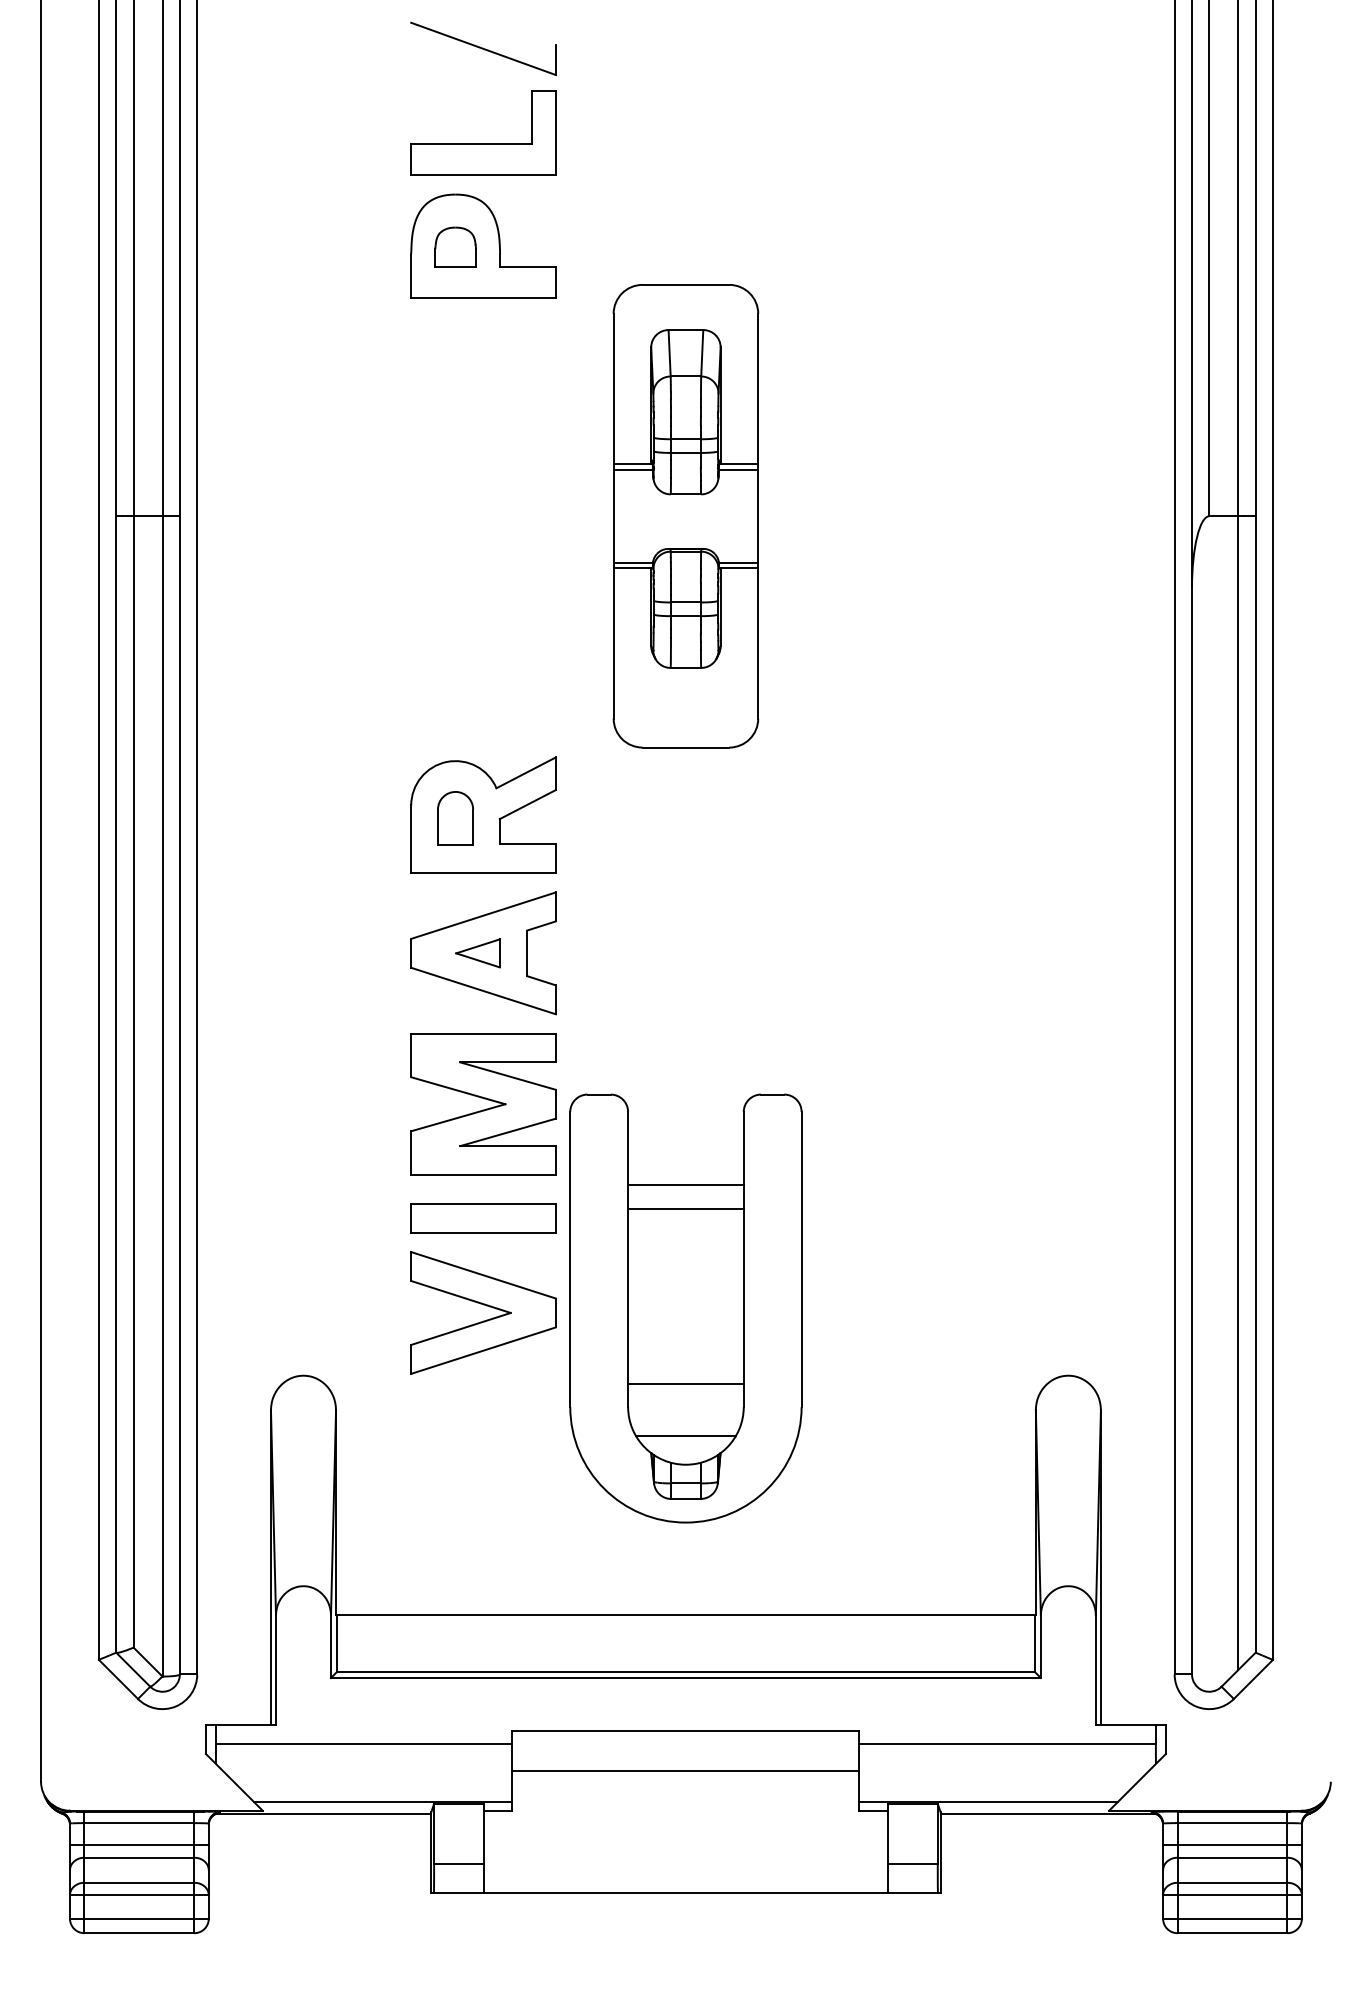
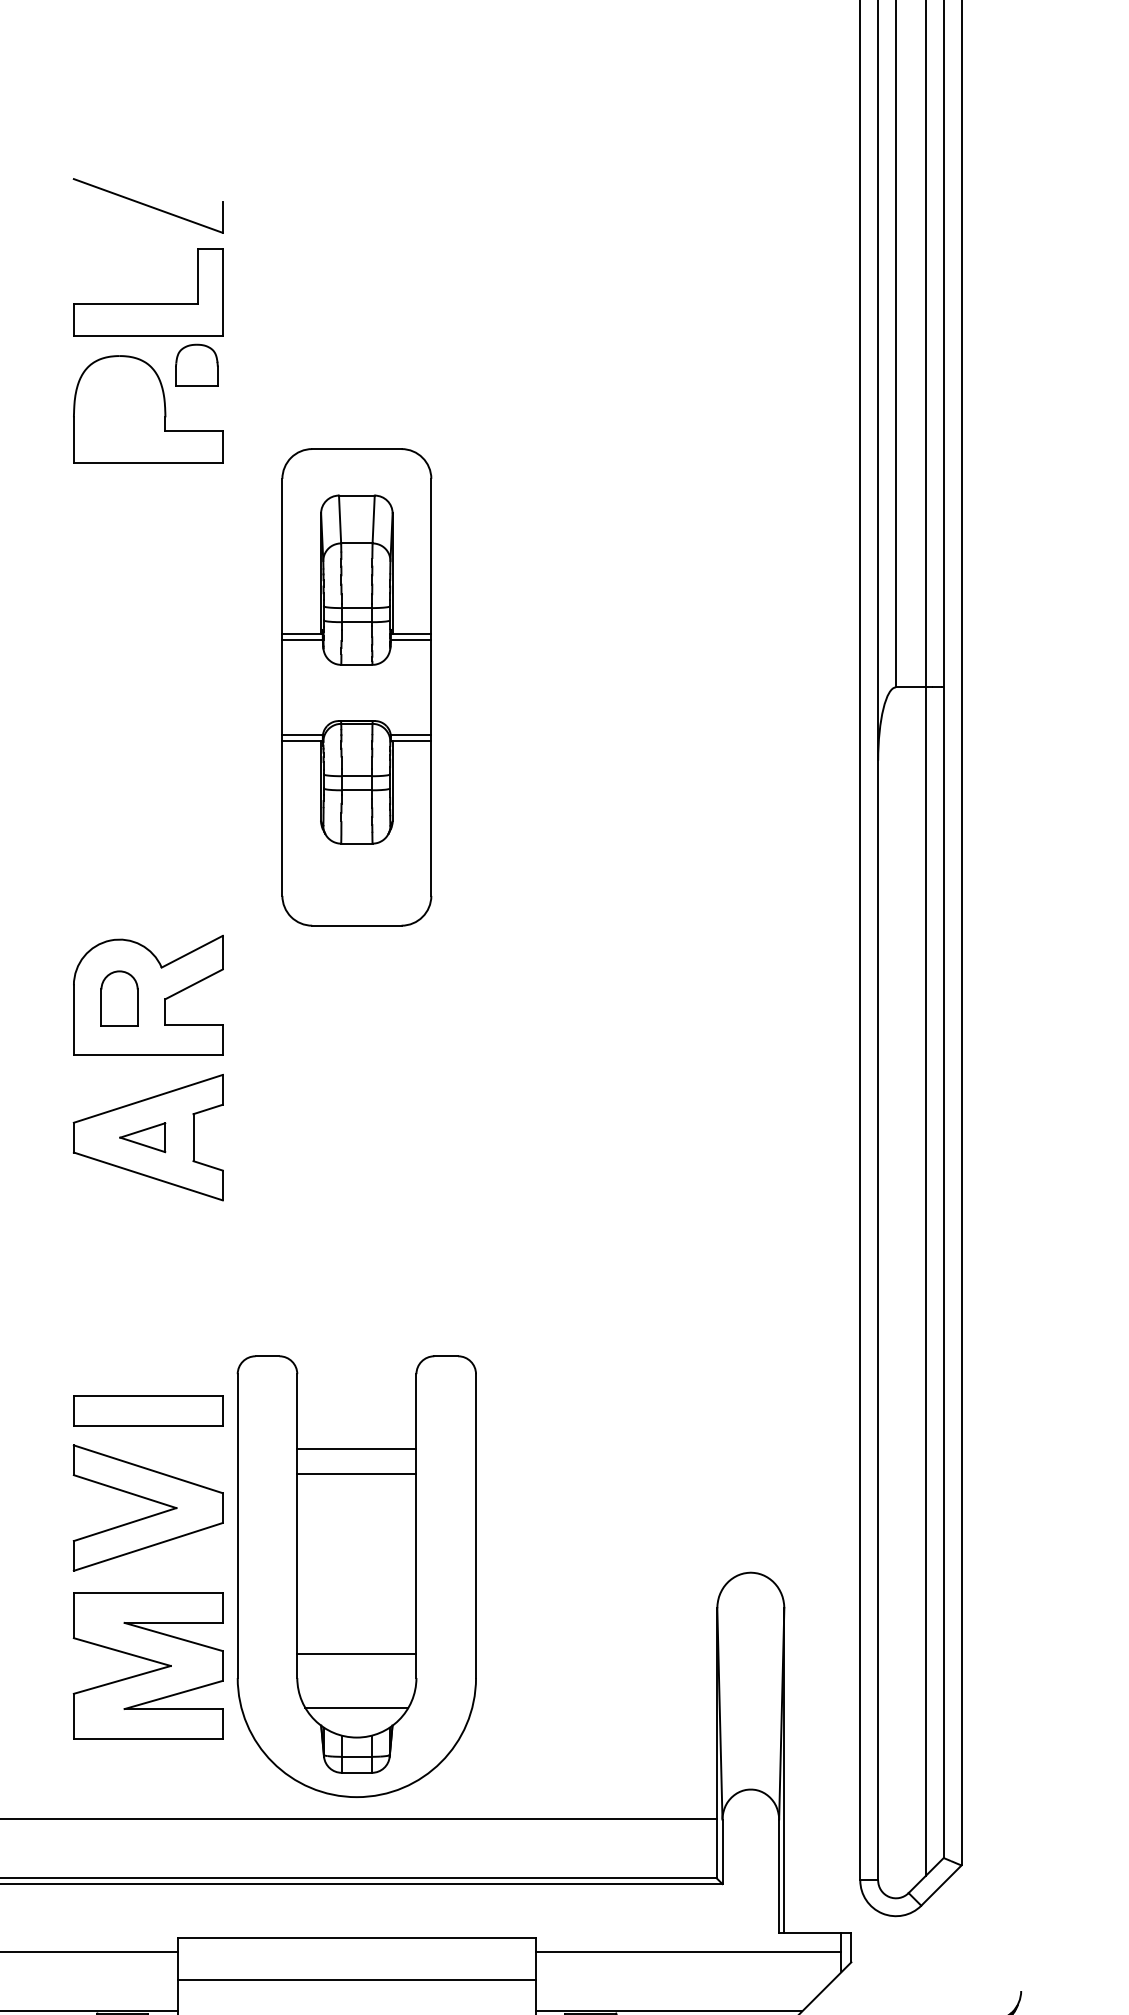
part: (455, 246) -> (196, 364), moved
part: (483, 1104) -> (148, 1666), moved
part: (685, 1308) -> (356, 1576), moved

